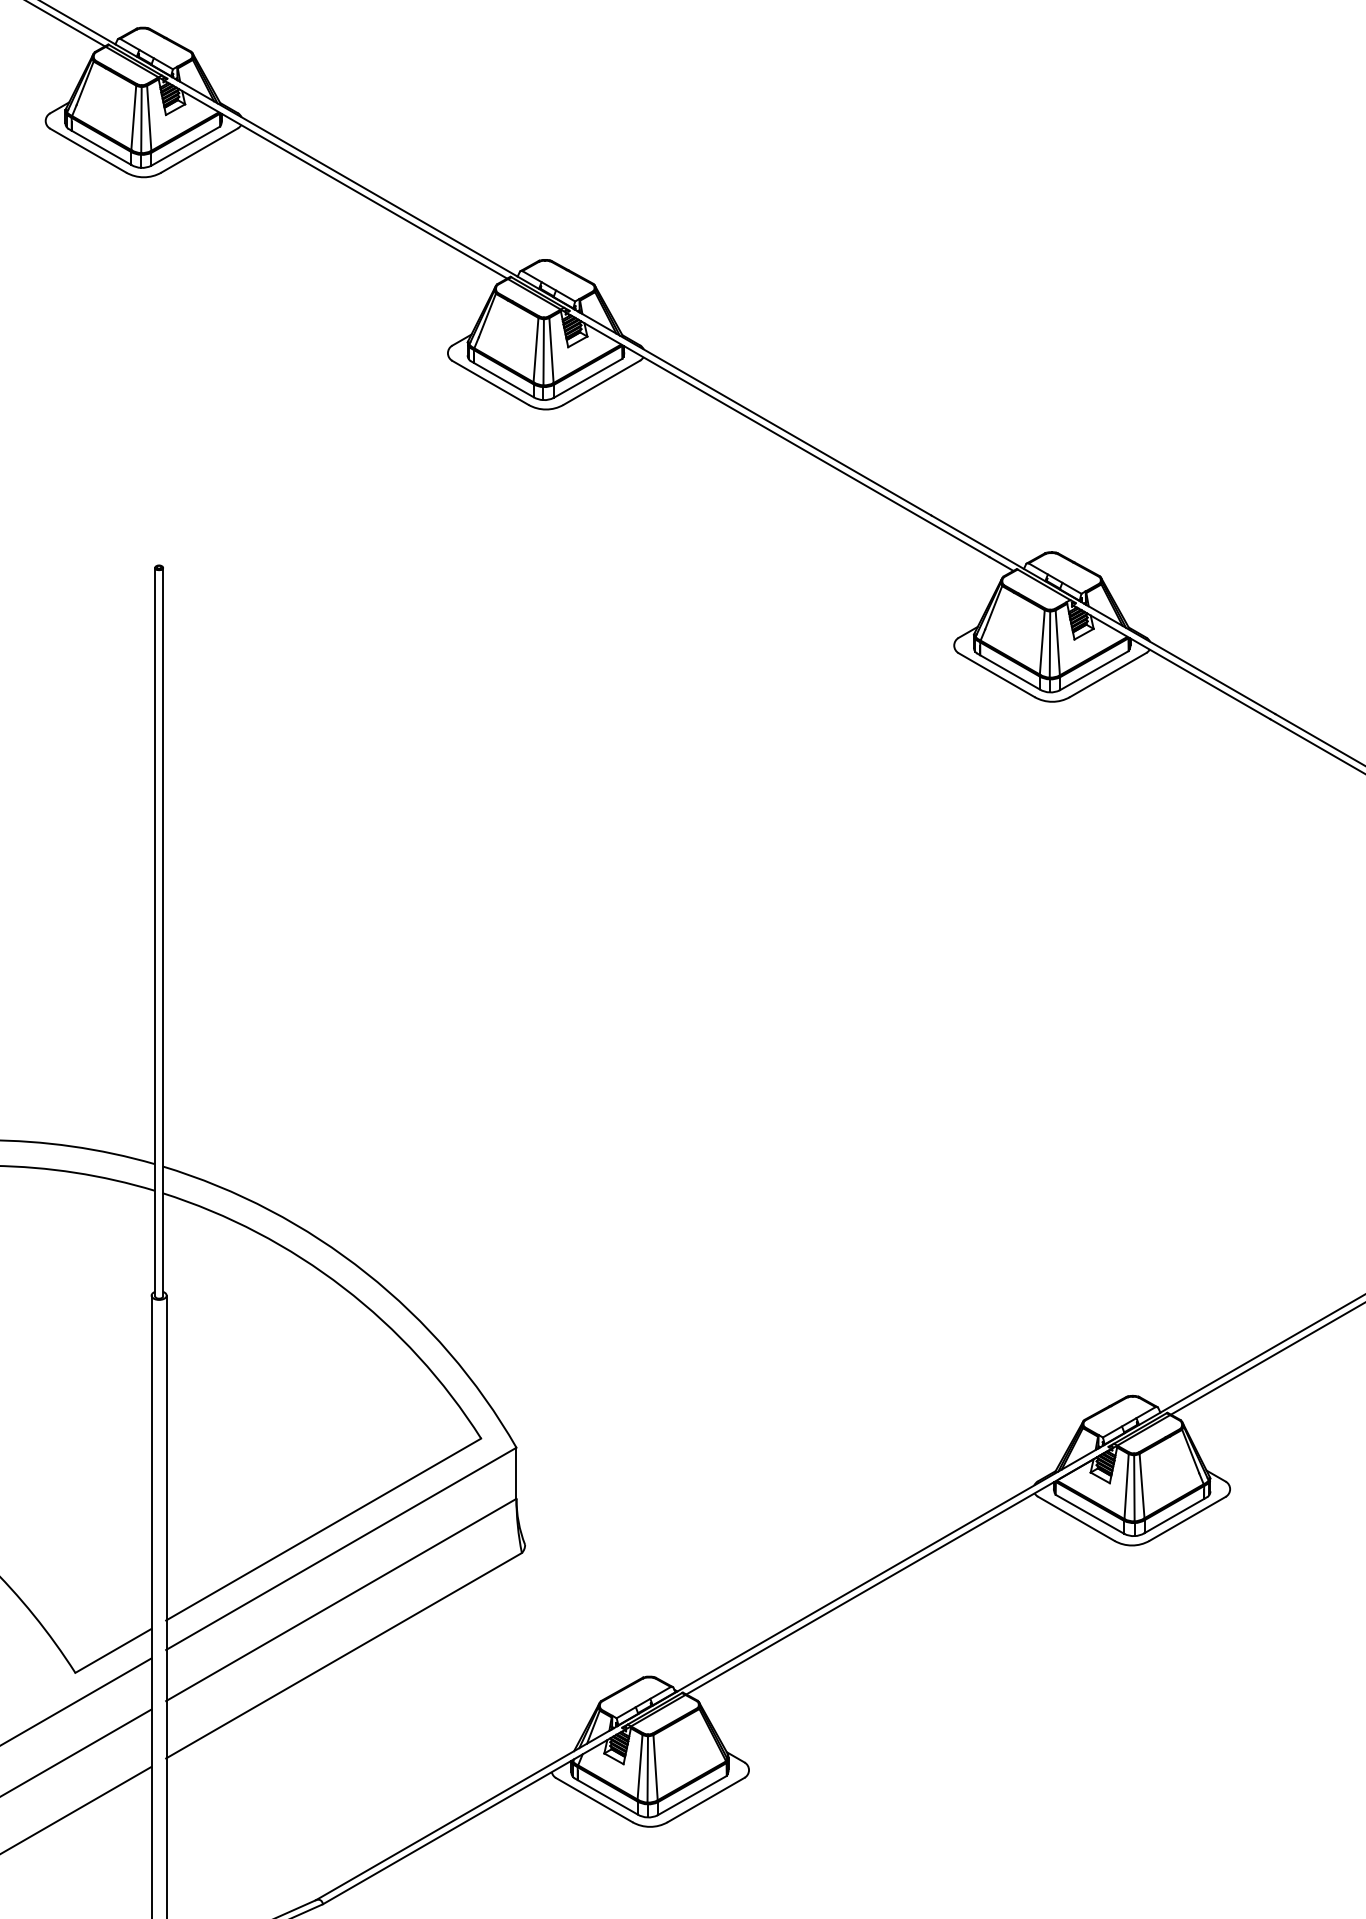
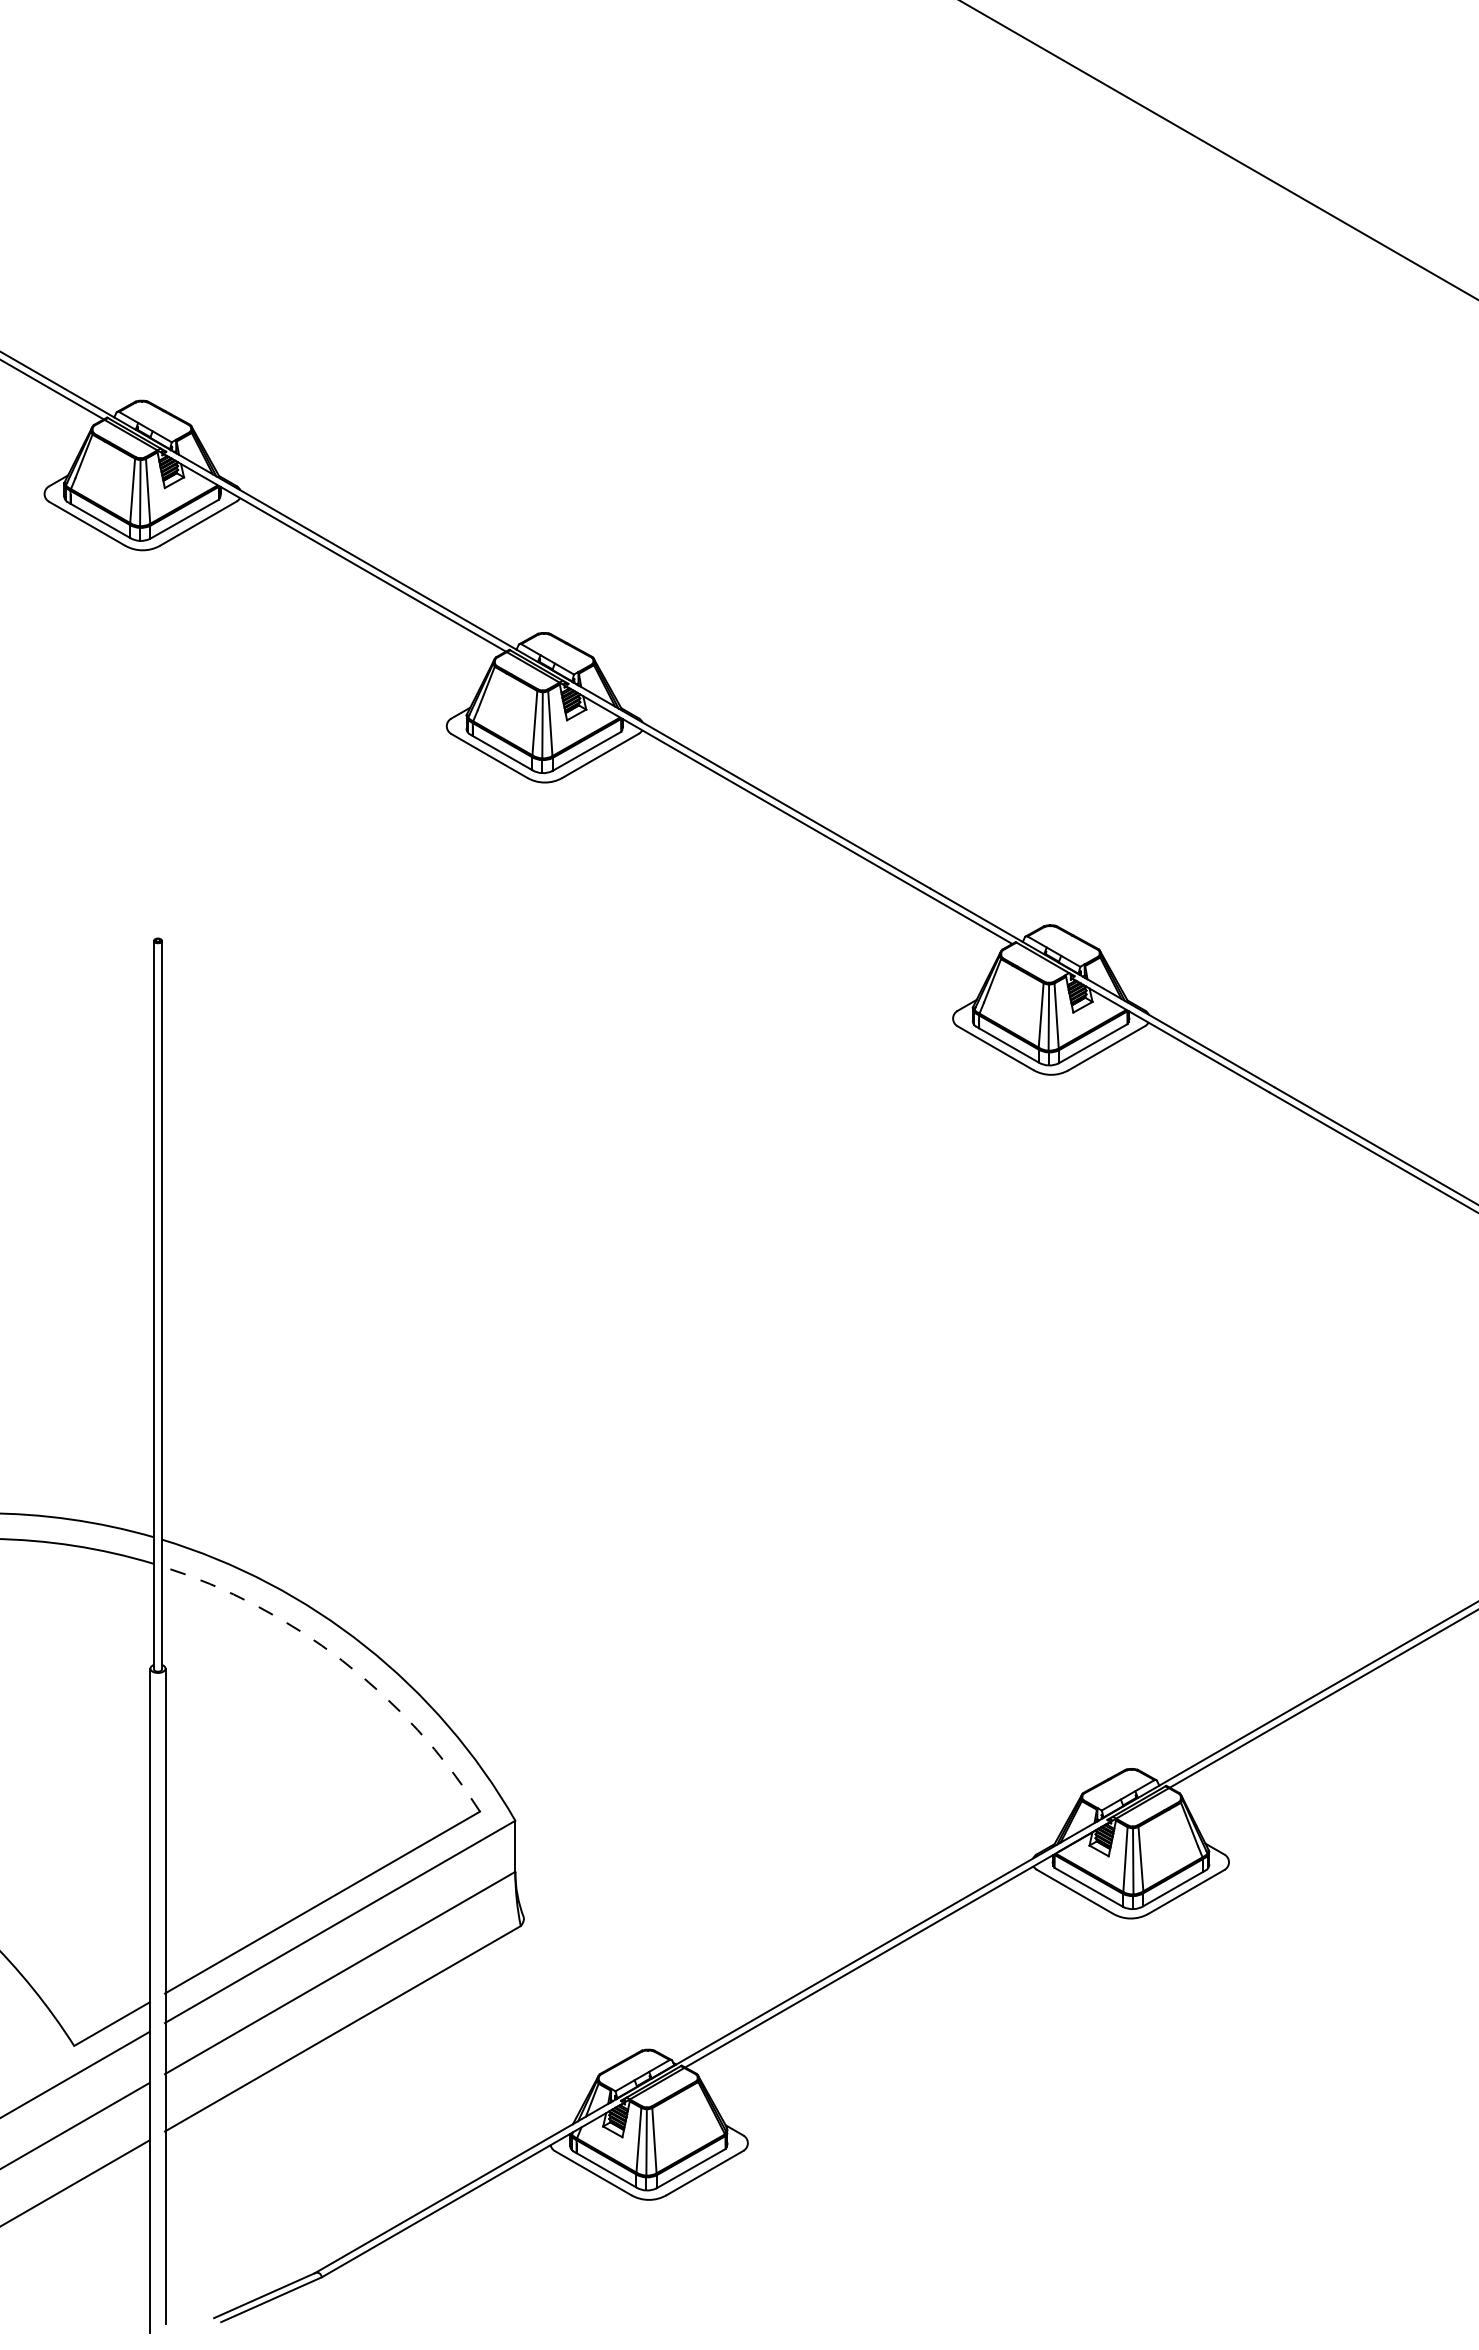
arc: (343, 1287) -> (342, 1660), solid -> dashed

